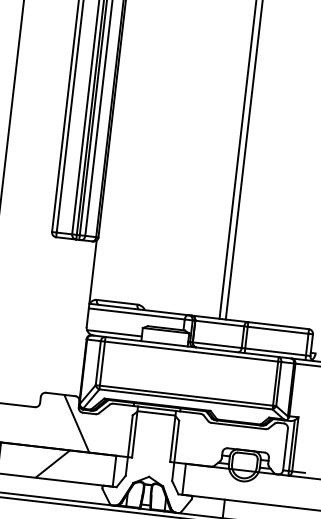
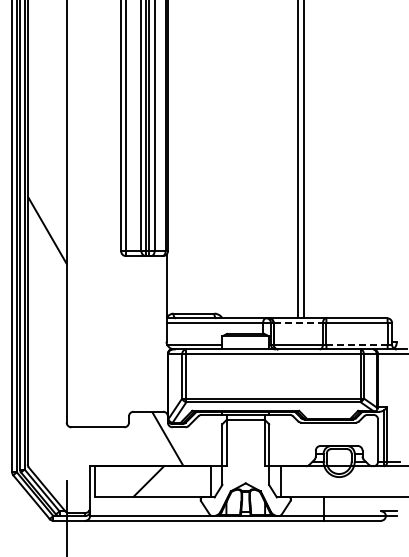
line: (219, 324) -> (298, 323), solid -> dashed
line: (276, 351) -> (357, 344), solid -> dashed

